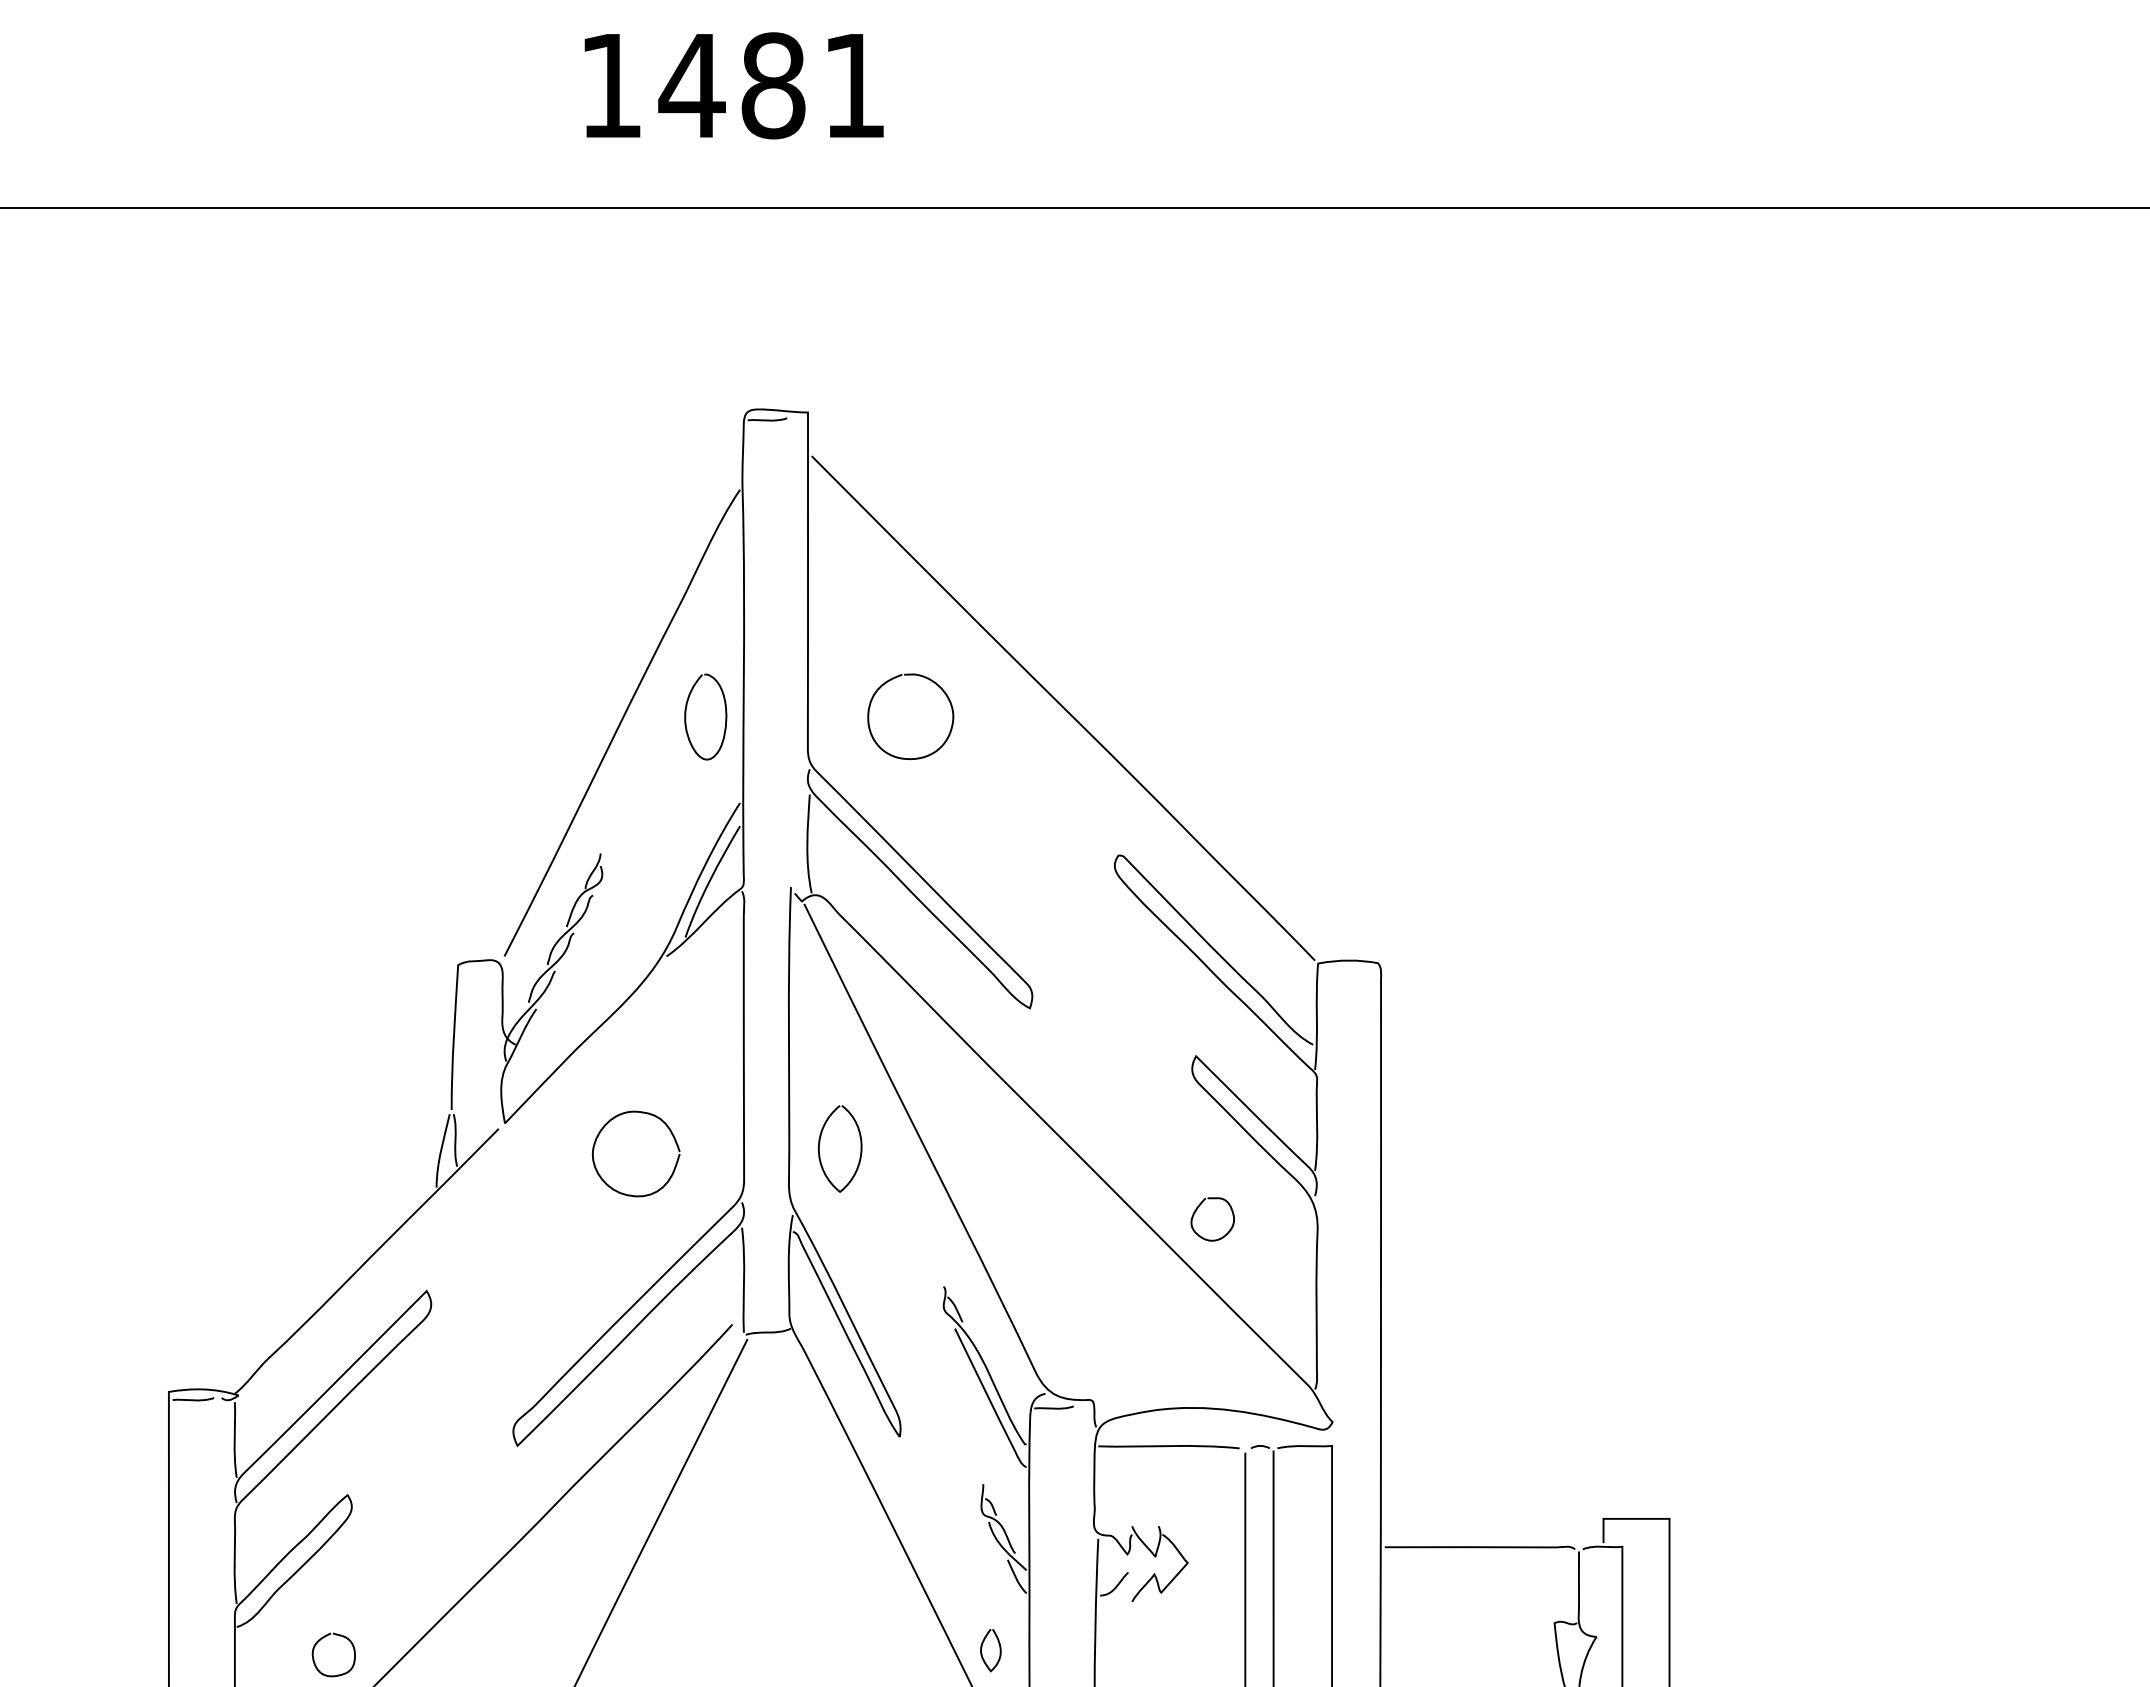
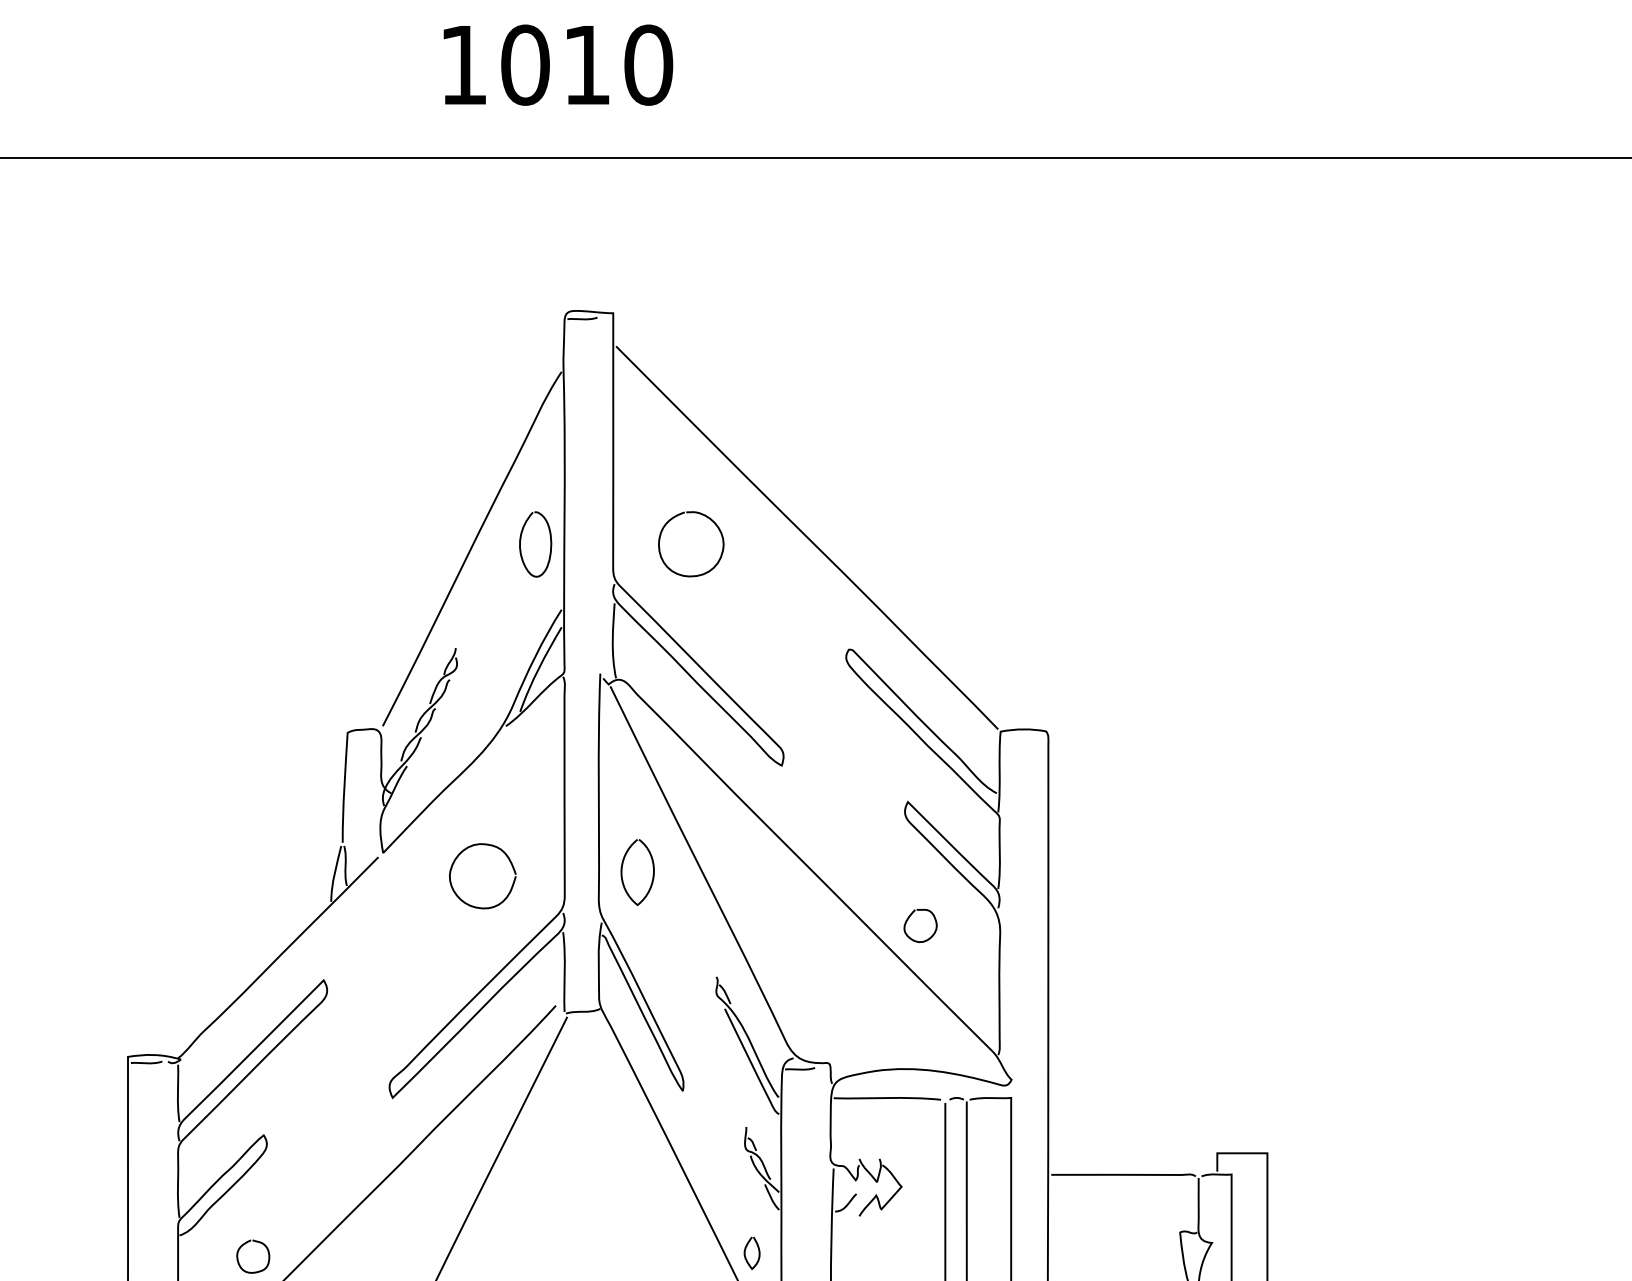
text: (772, 85) -> (586, 64), 1481 -> 1010

